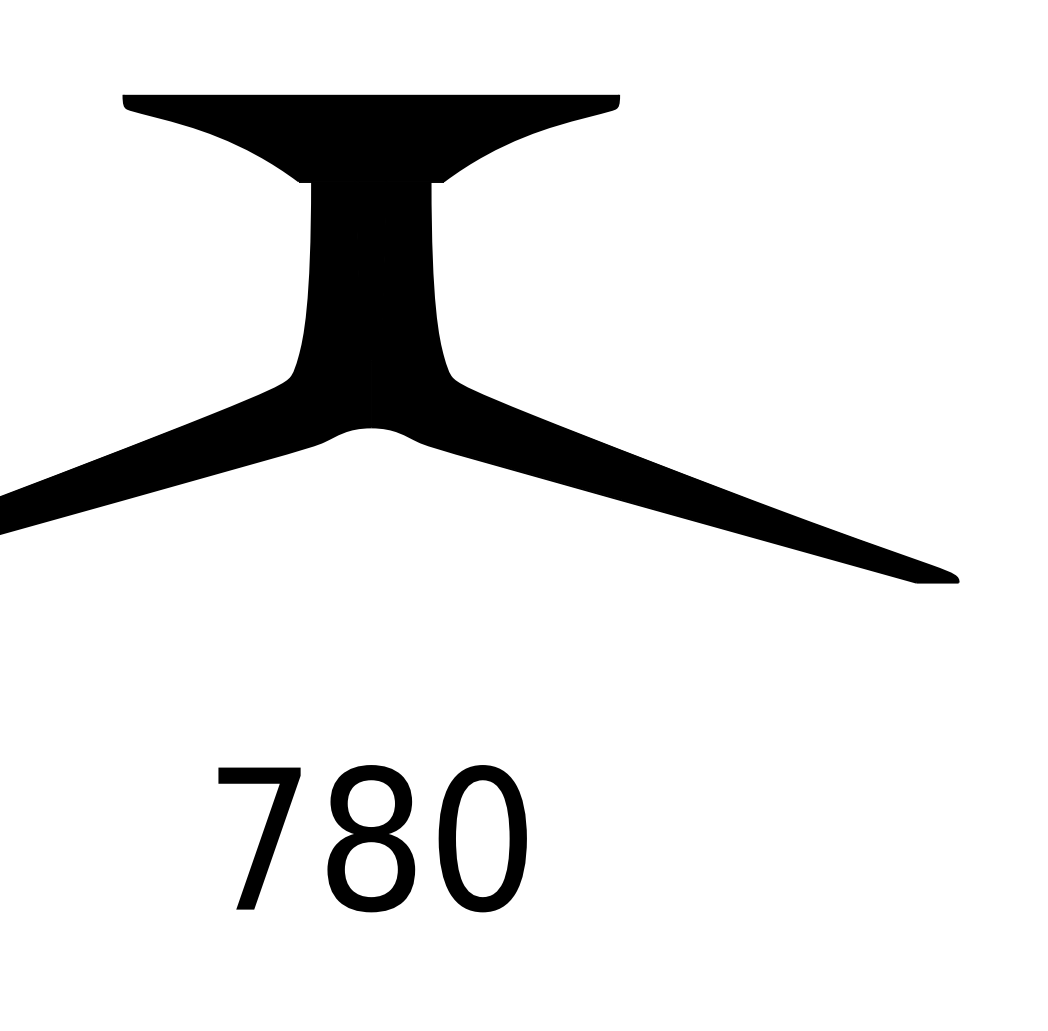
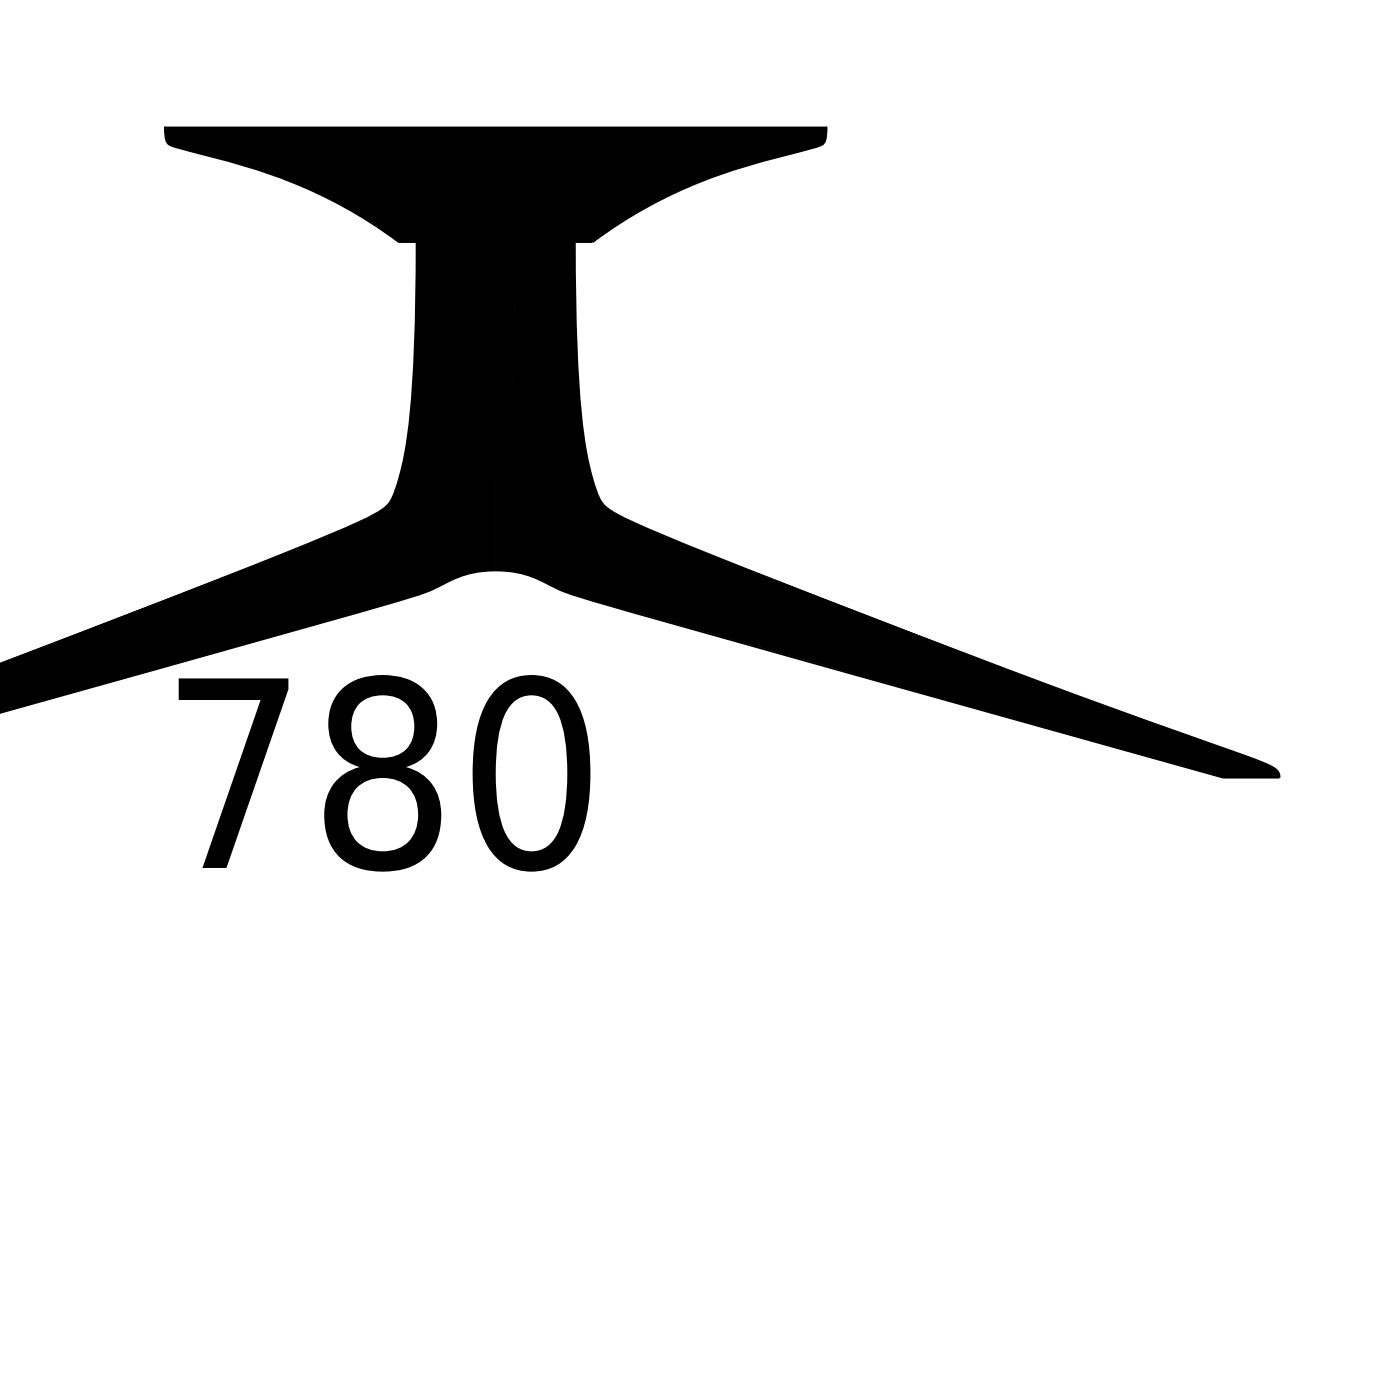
text: (372, 838) -> (384, 773), moved

